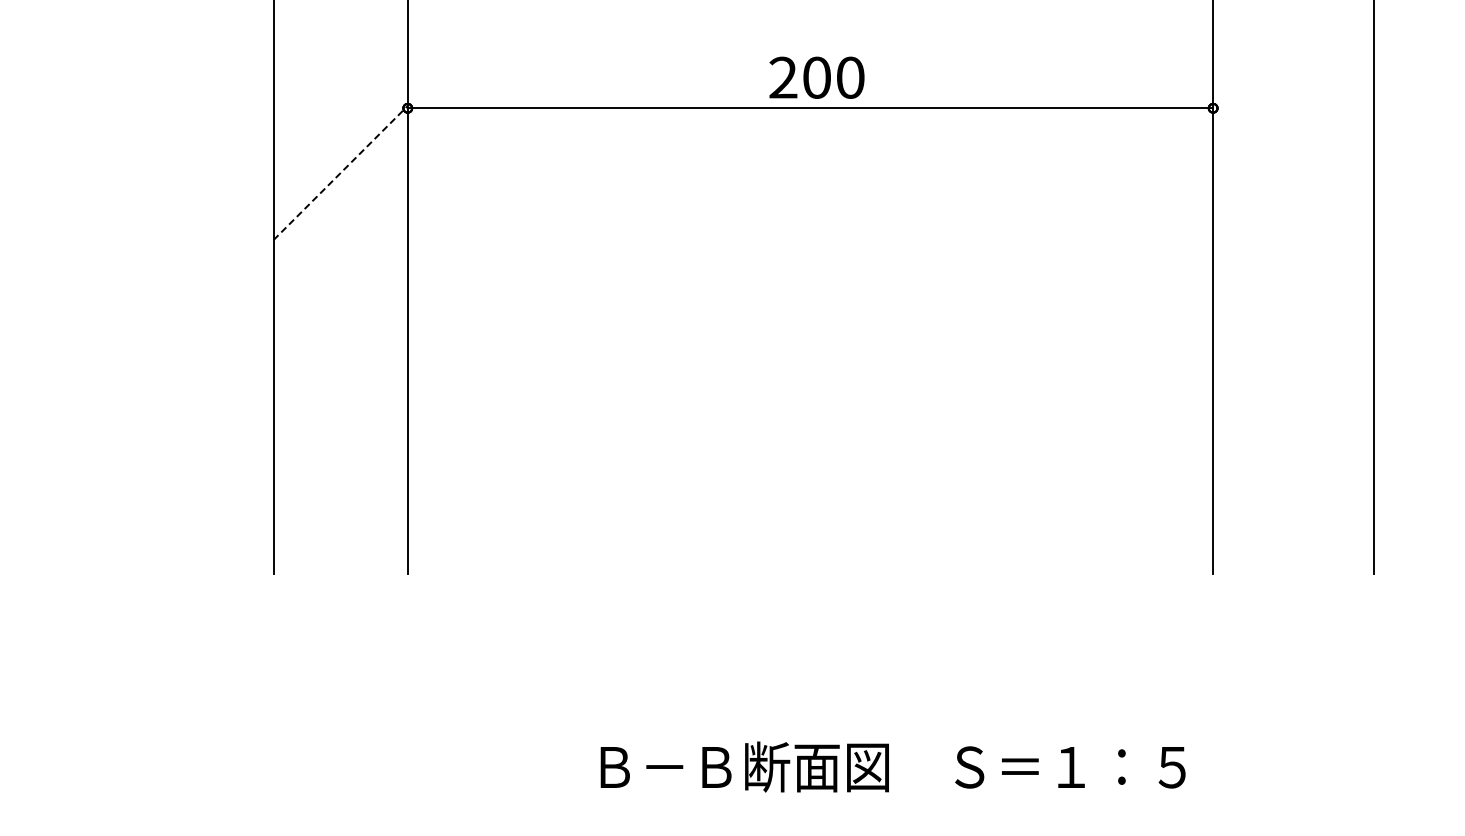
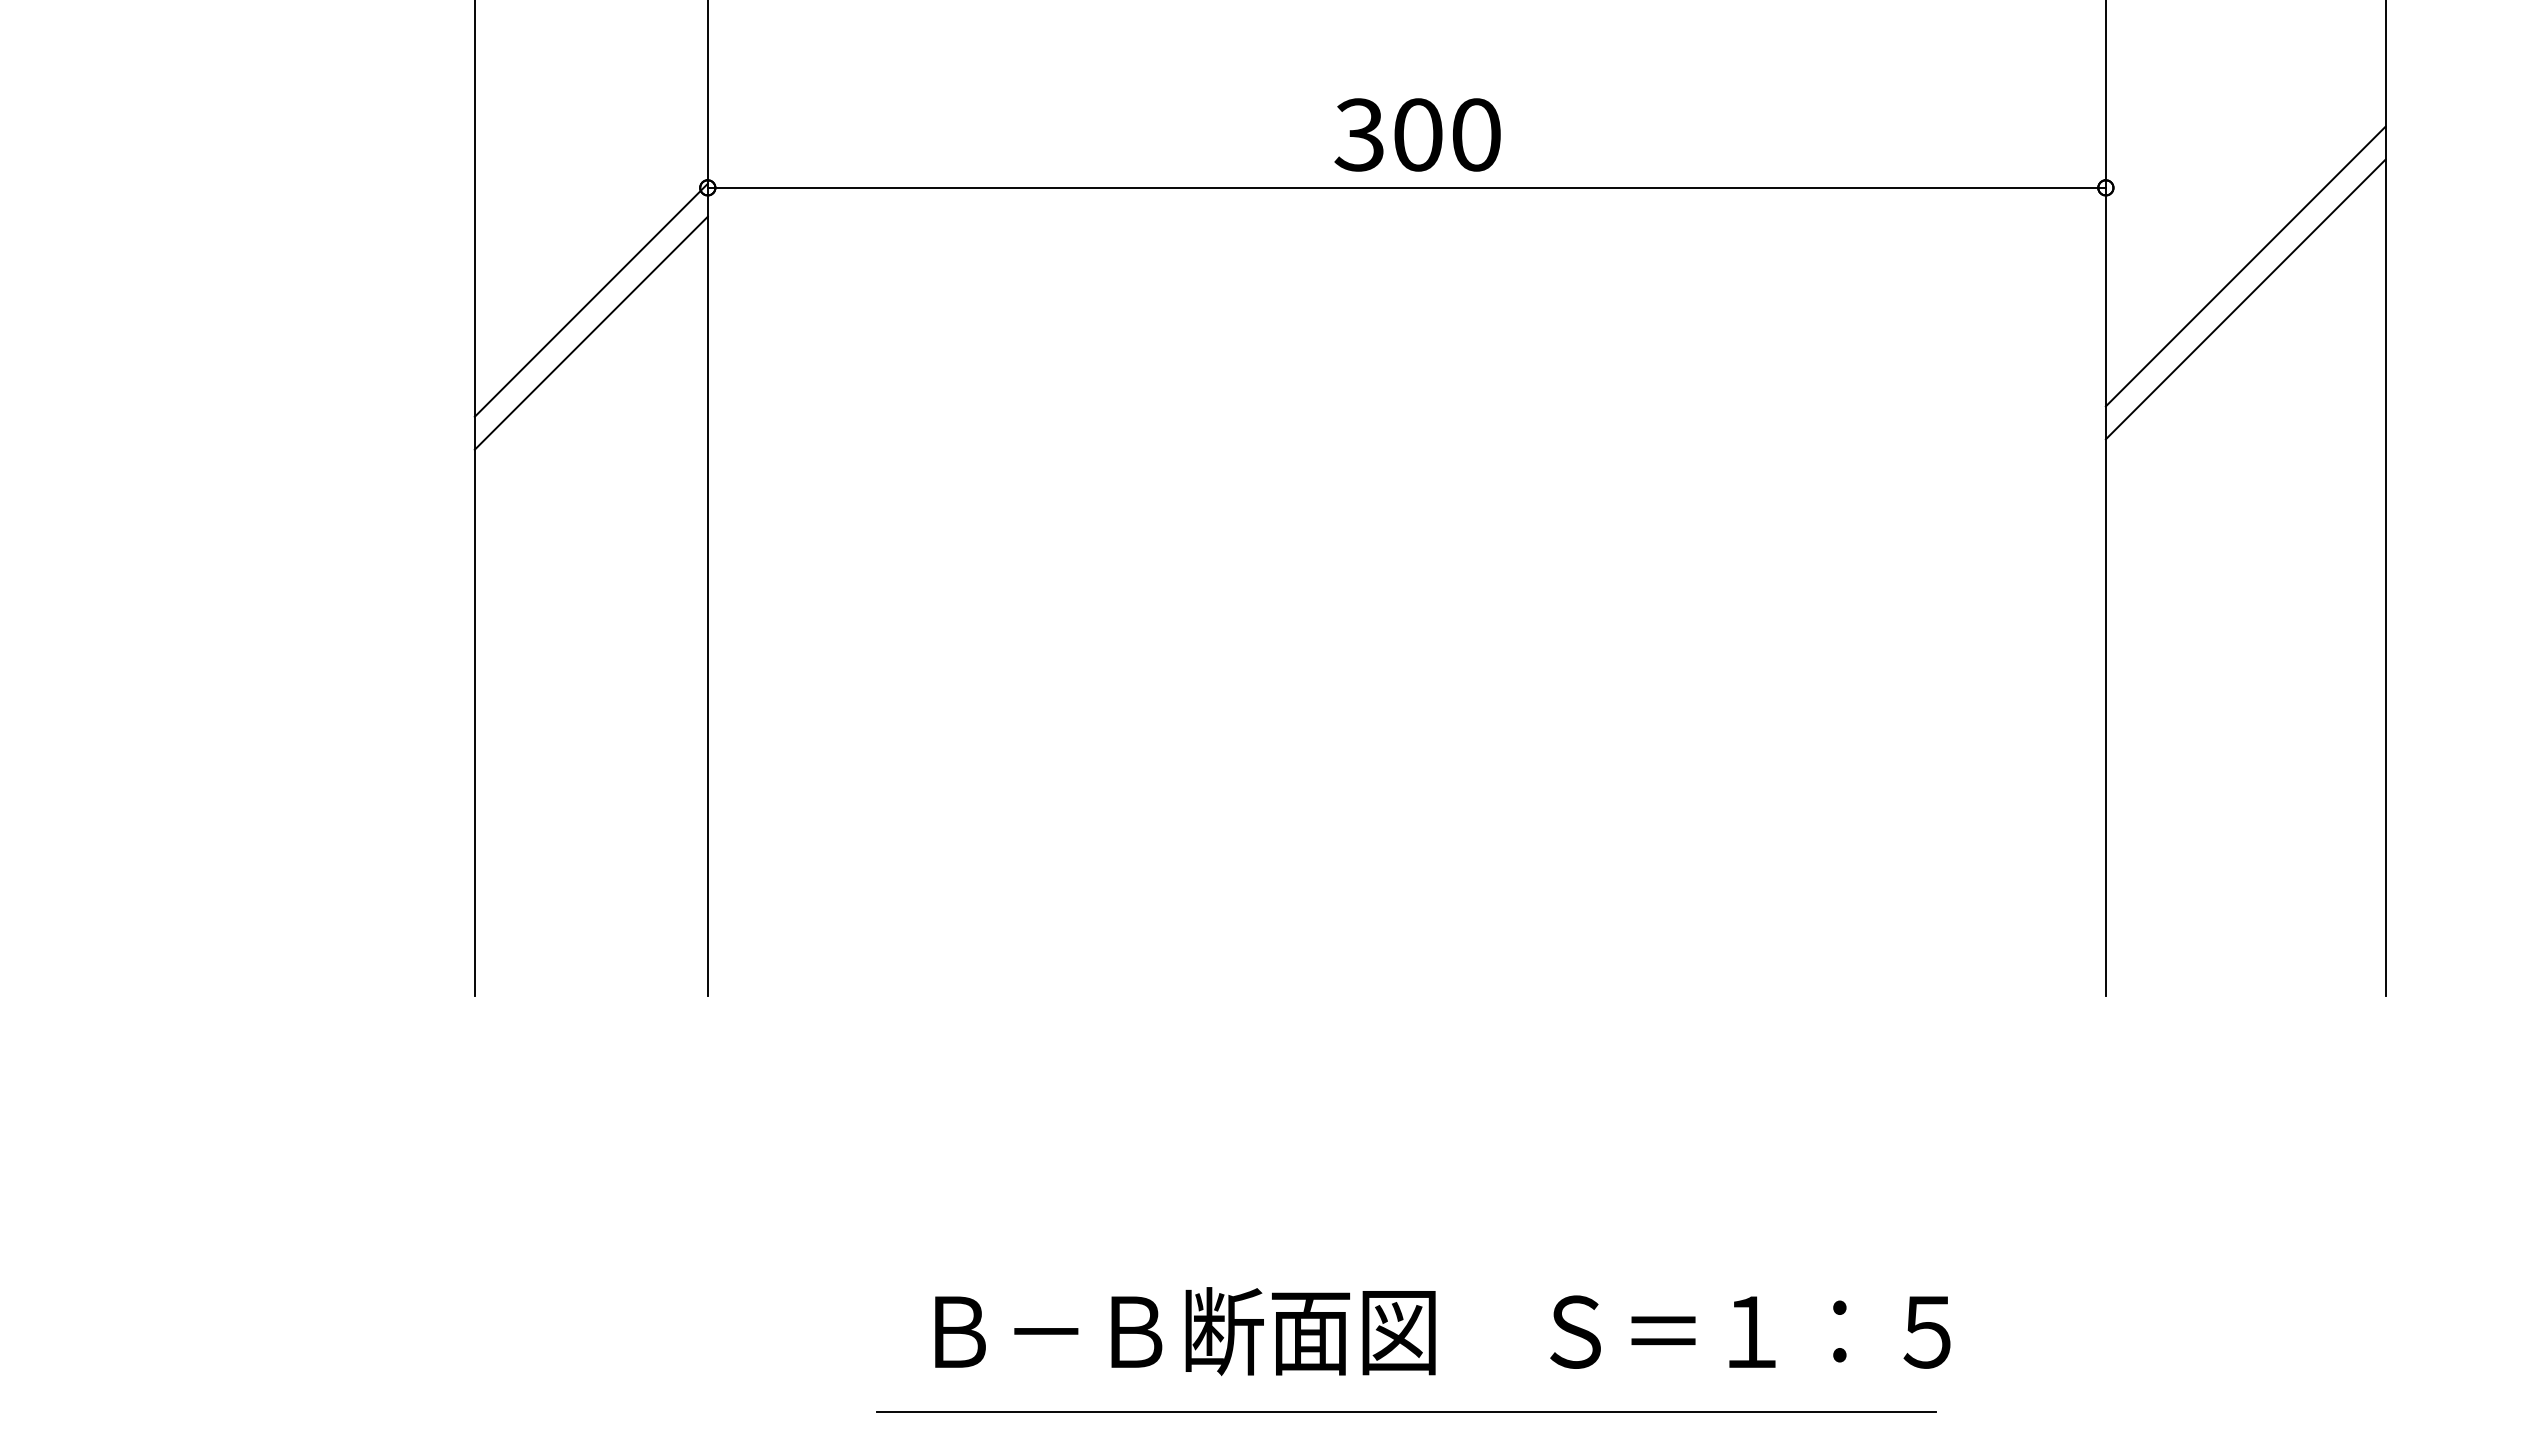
text: (782, 77) -> (1358, 134), 200 -> 300
line: (1293, 153) -> (2245, 266), added
line: (1293, 172) -> (2245, 299), added
line: (340, 173) -> (591, 301), dashed -> solid
line: (340, 191) -> (591, 332), added
text: (892, 766) -> (1441, 1330), moved
line: (810, 813) -> (1406, 1412), added

